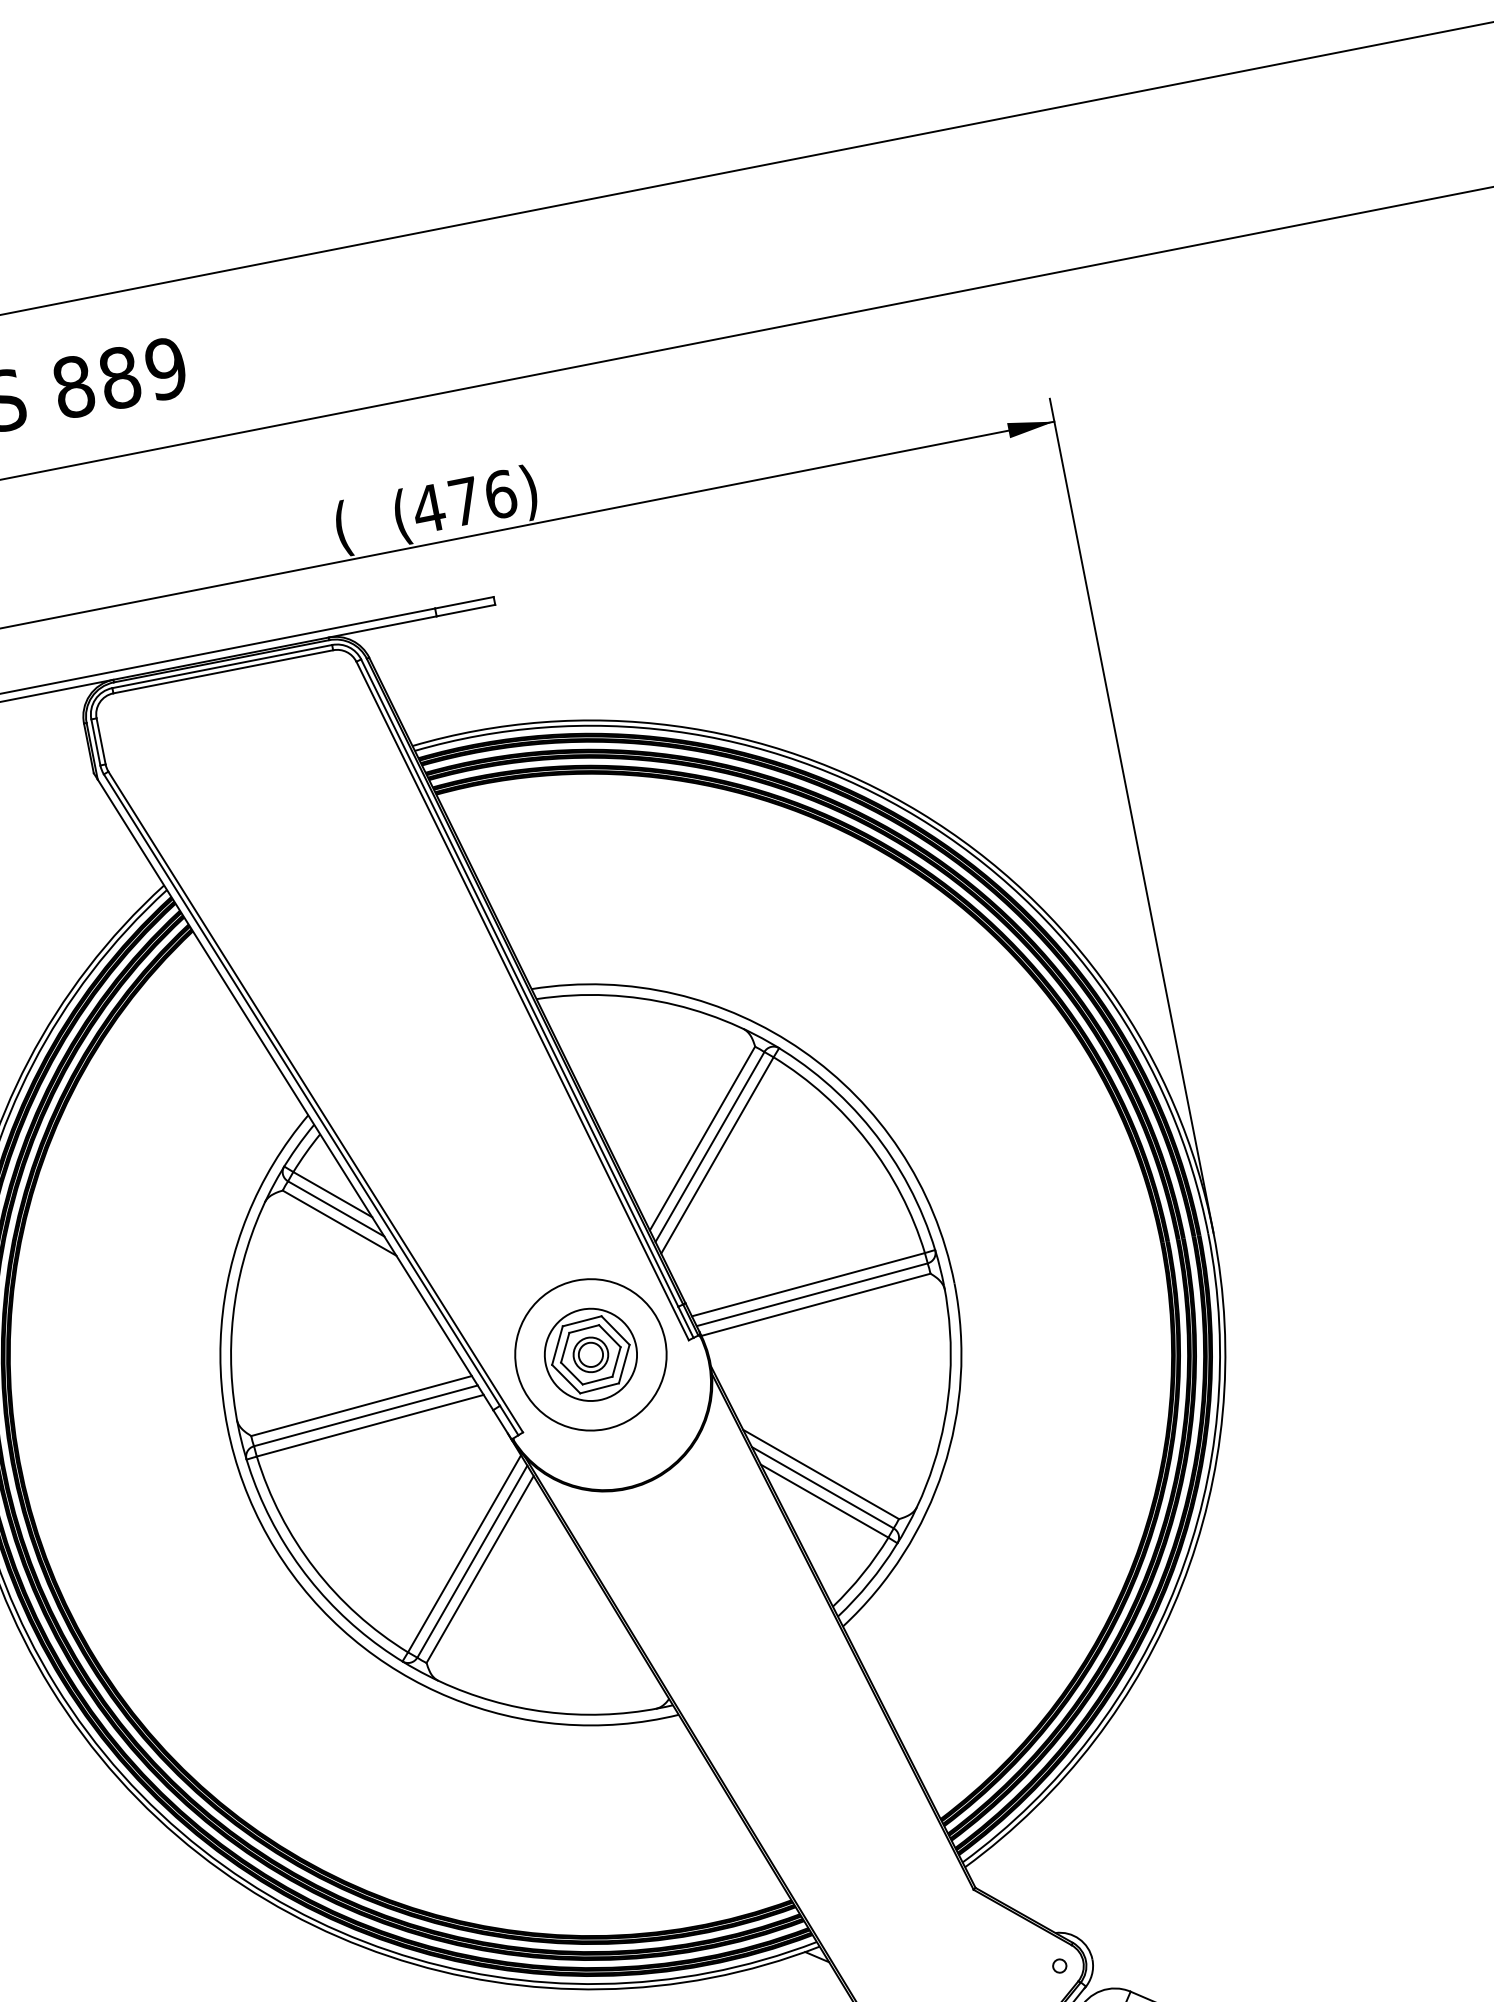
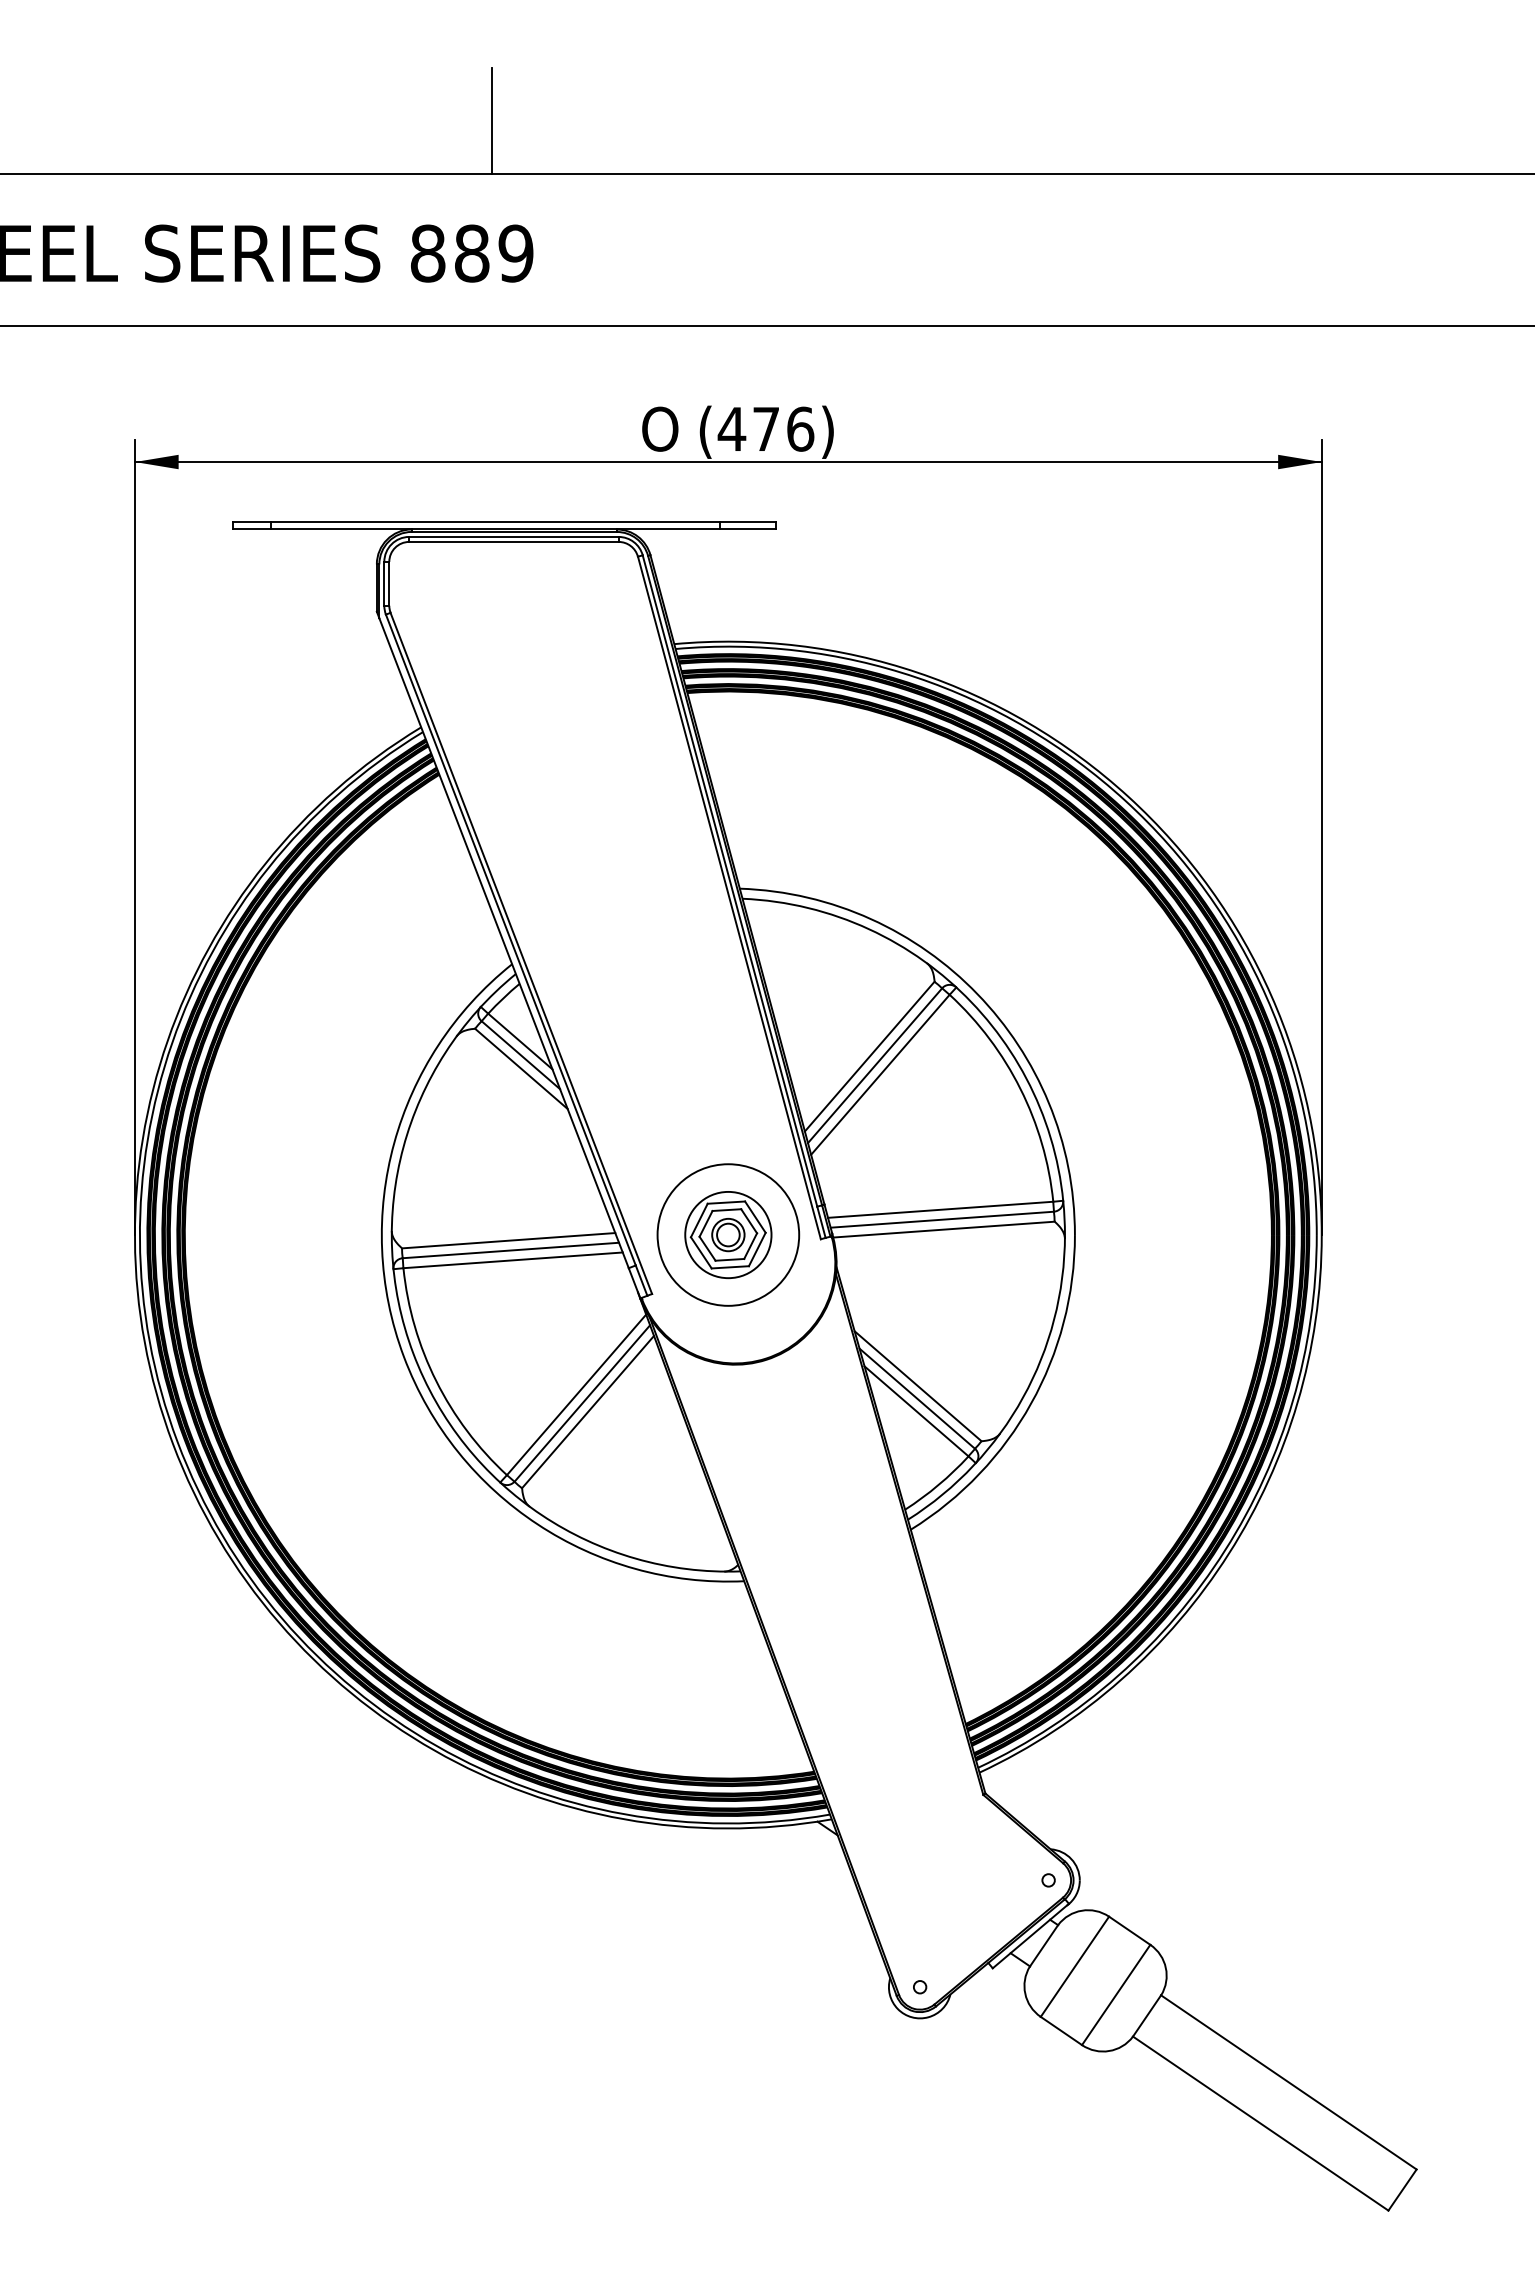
line: (113, 235) -> (491, 121), added
text: (354, 525) -> (660, 431), ( -> O

